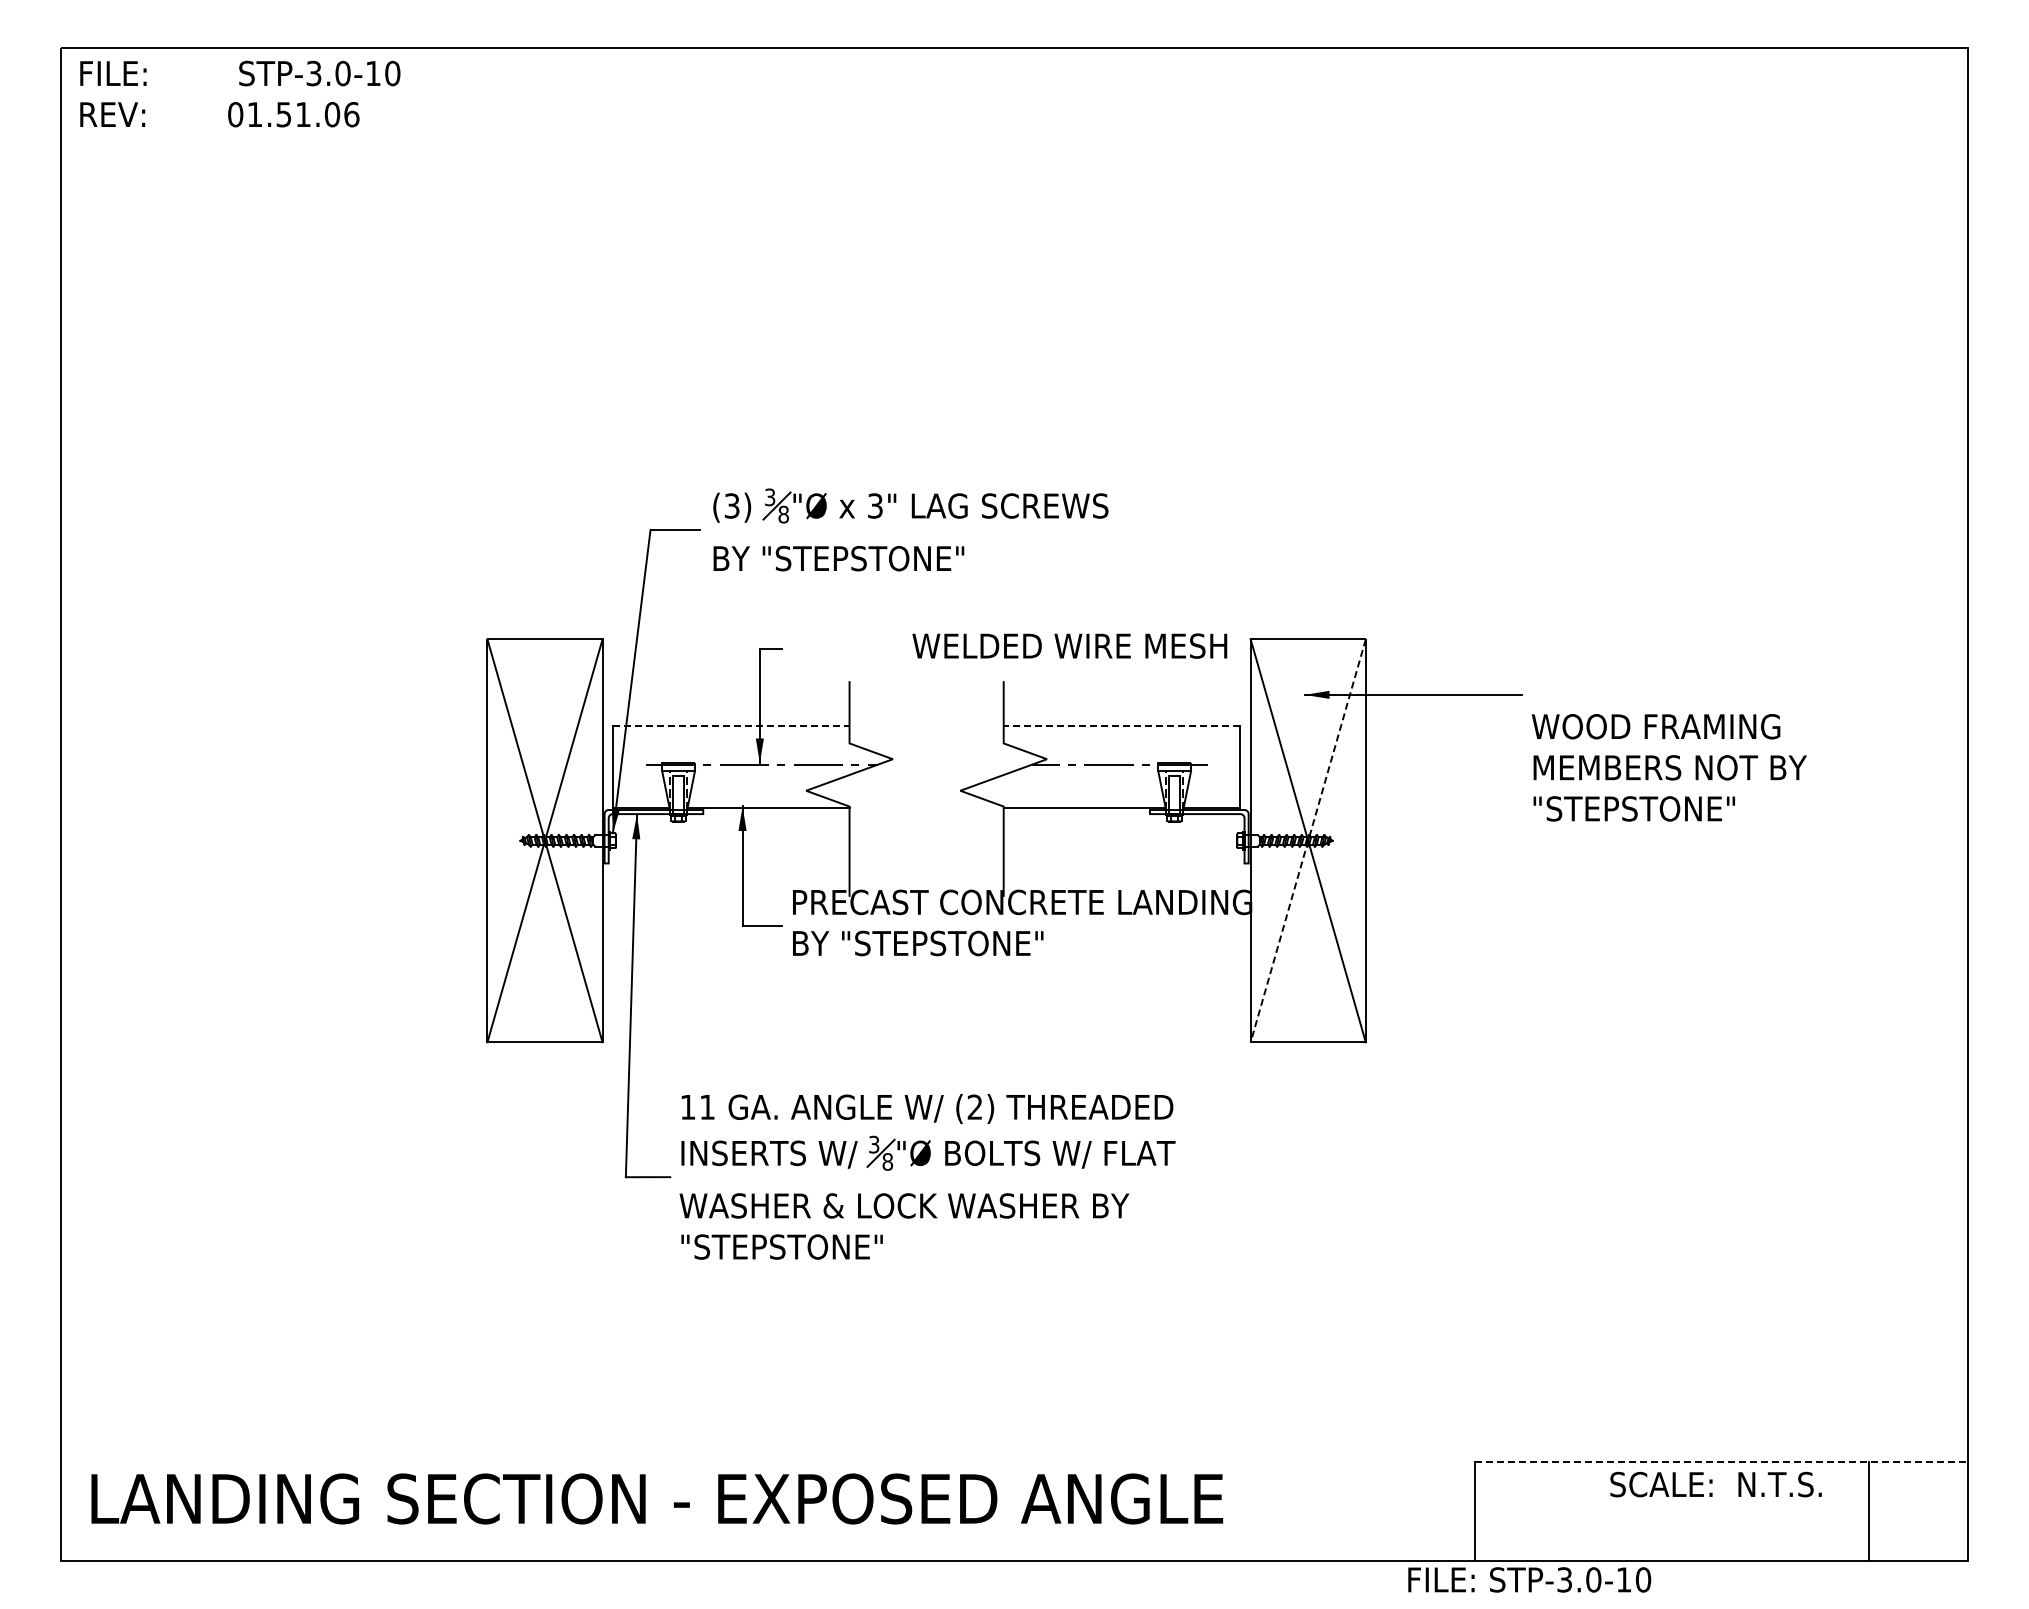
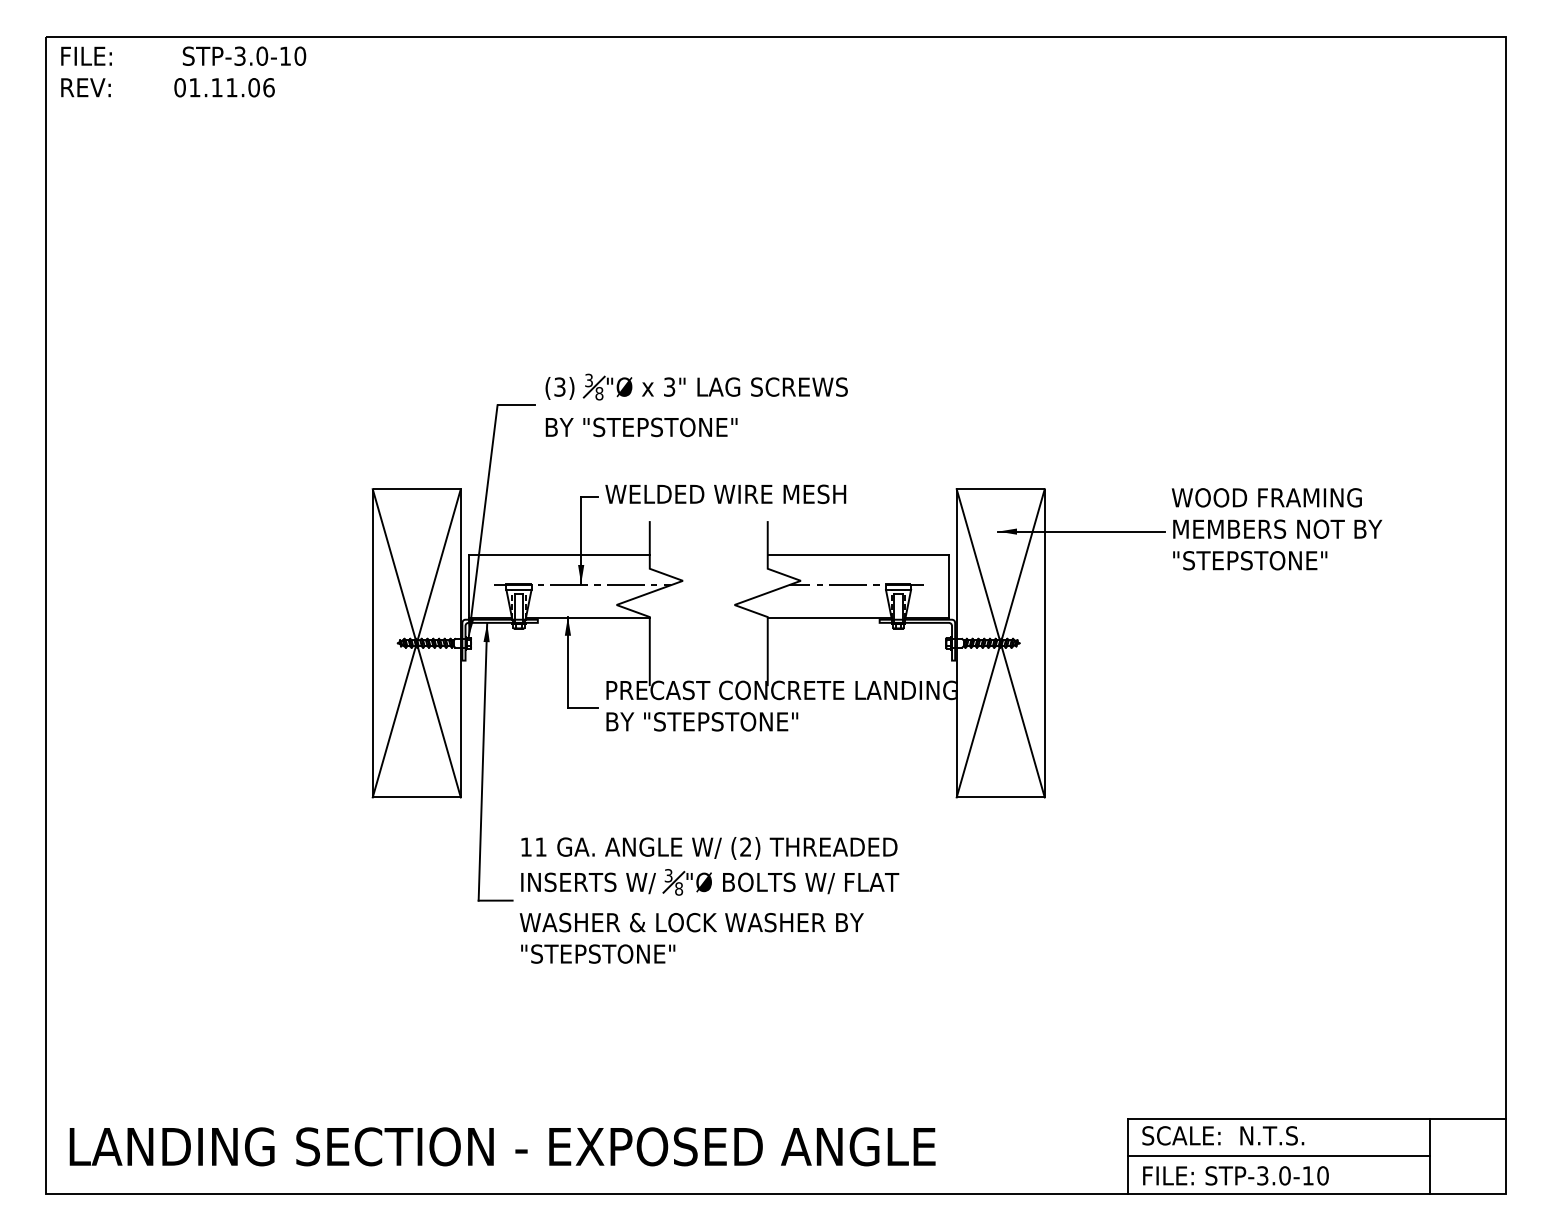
text: (283, 114) -> (216, 87), REV:^I01.51.06 -> REV:^I01.11.06
text: (1069, 645) -> (725, 493), moved
line: (731, 725) -> (559, 555), dashed -> solid
line: (1121, 725) -> (857, 555), dashed -> solid
text: (1668, 767) -> (1276, 529), moved
line: (1308, 841) -> (1000, 643), dashed -> solid
line: (1721, 1462) -> (1316, 1118), dashed -> solid
text: (1715, 1484) -> (1222, 1135), moved
line: (1671, 1511) -> (1278, 1156), added
text: (1529, 1579) -> (1235, 1175), moved

